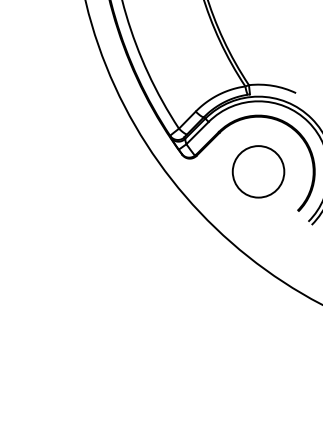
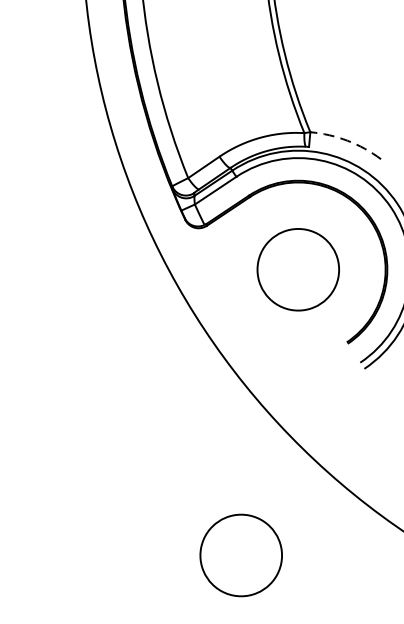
arc: (273, 85) -> (348, 140), solid -> dashed
circle: (258, 355) -> (241, 554), added

